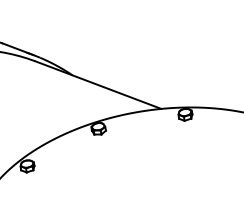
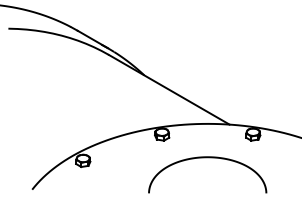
curve: (145, 144) -> (207, 158), added

